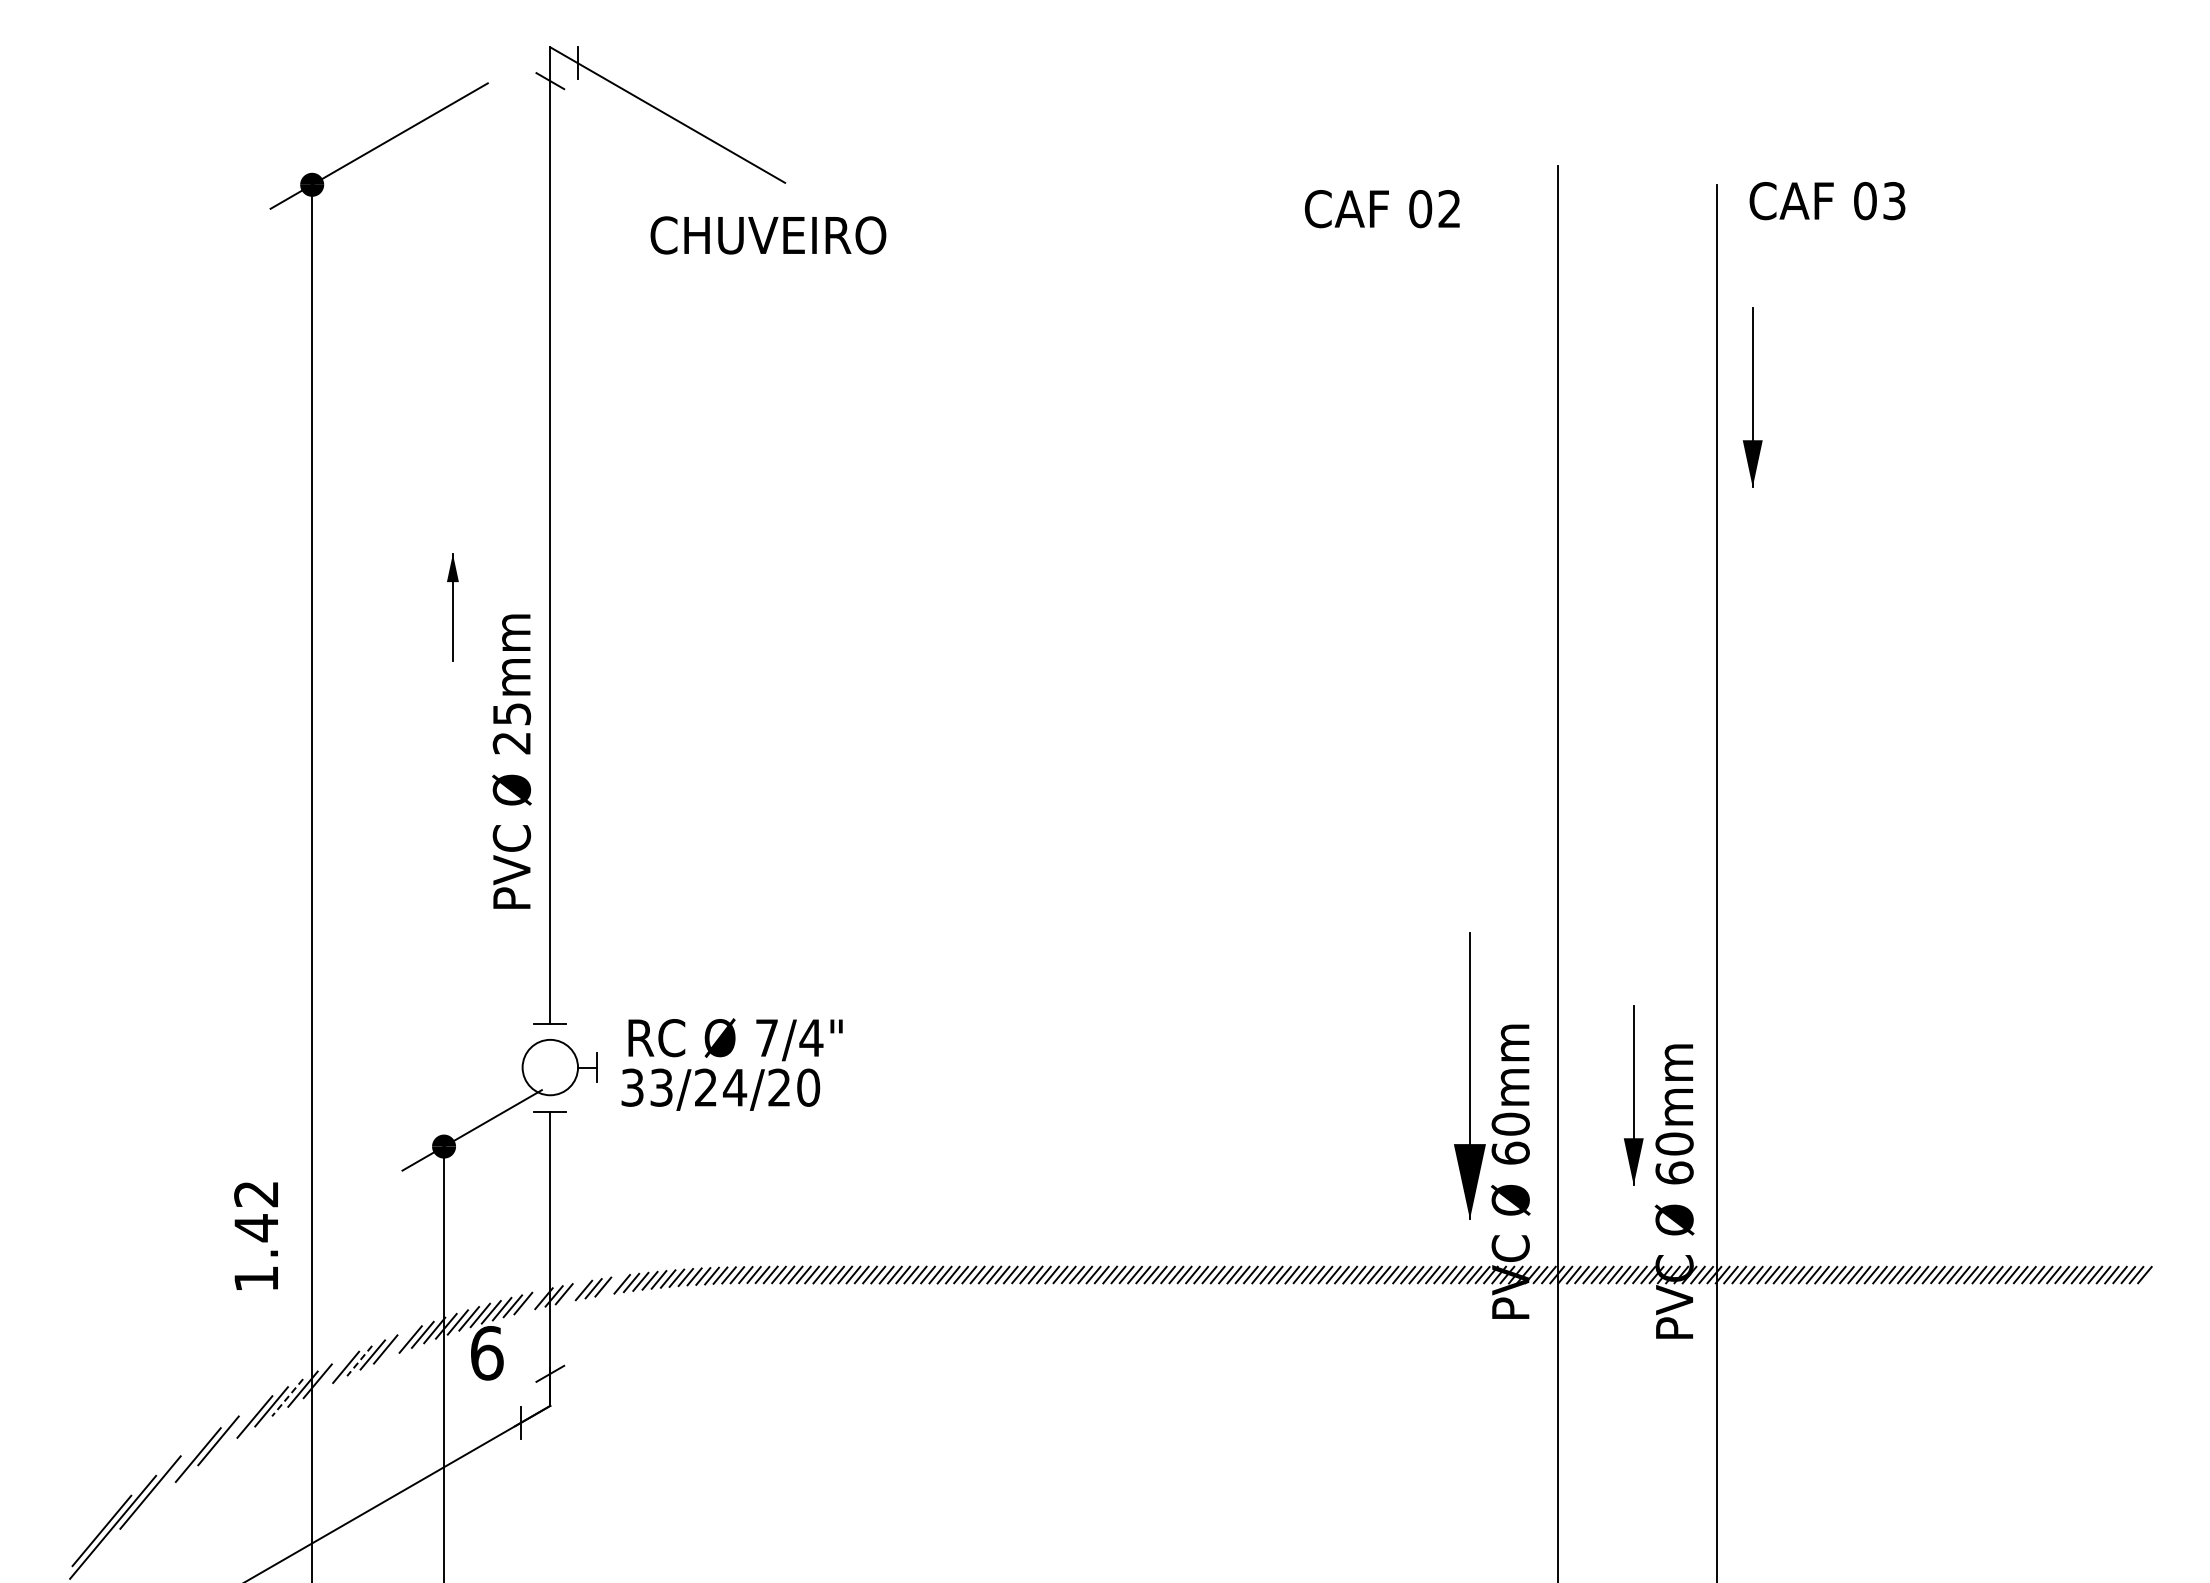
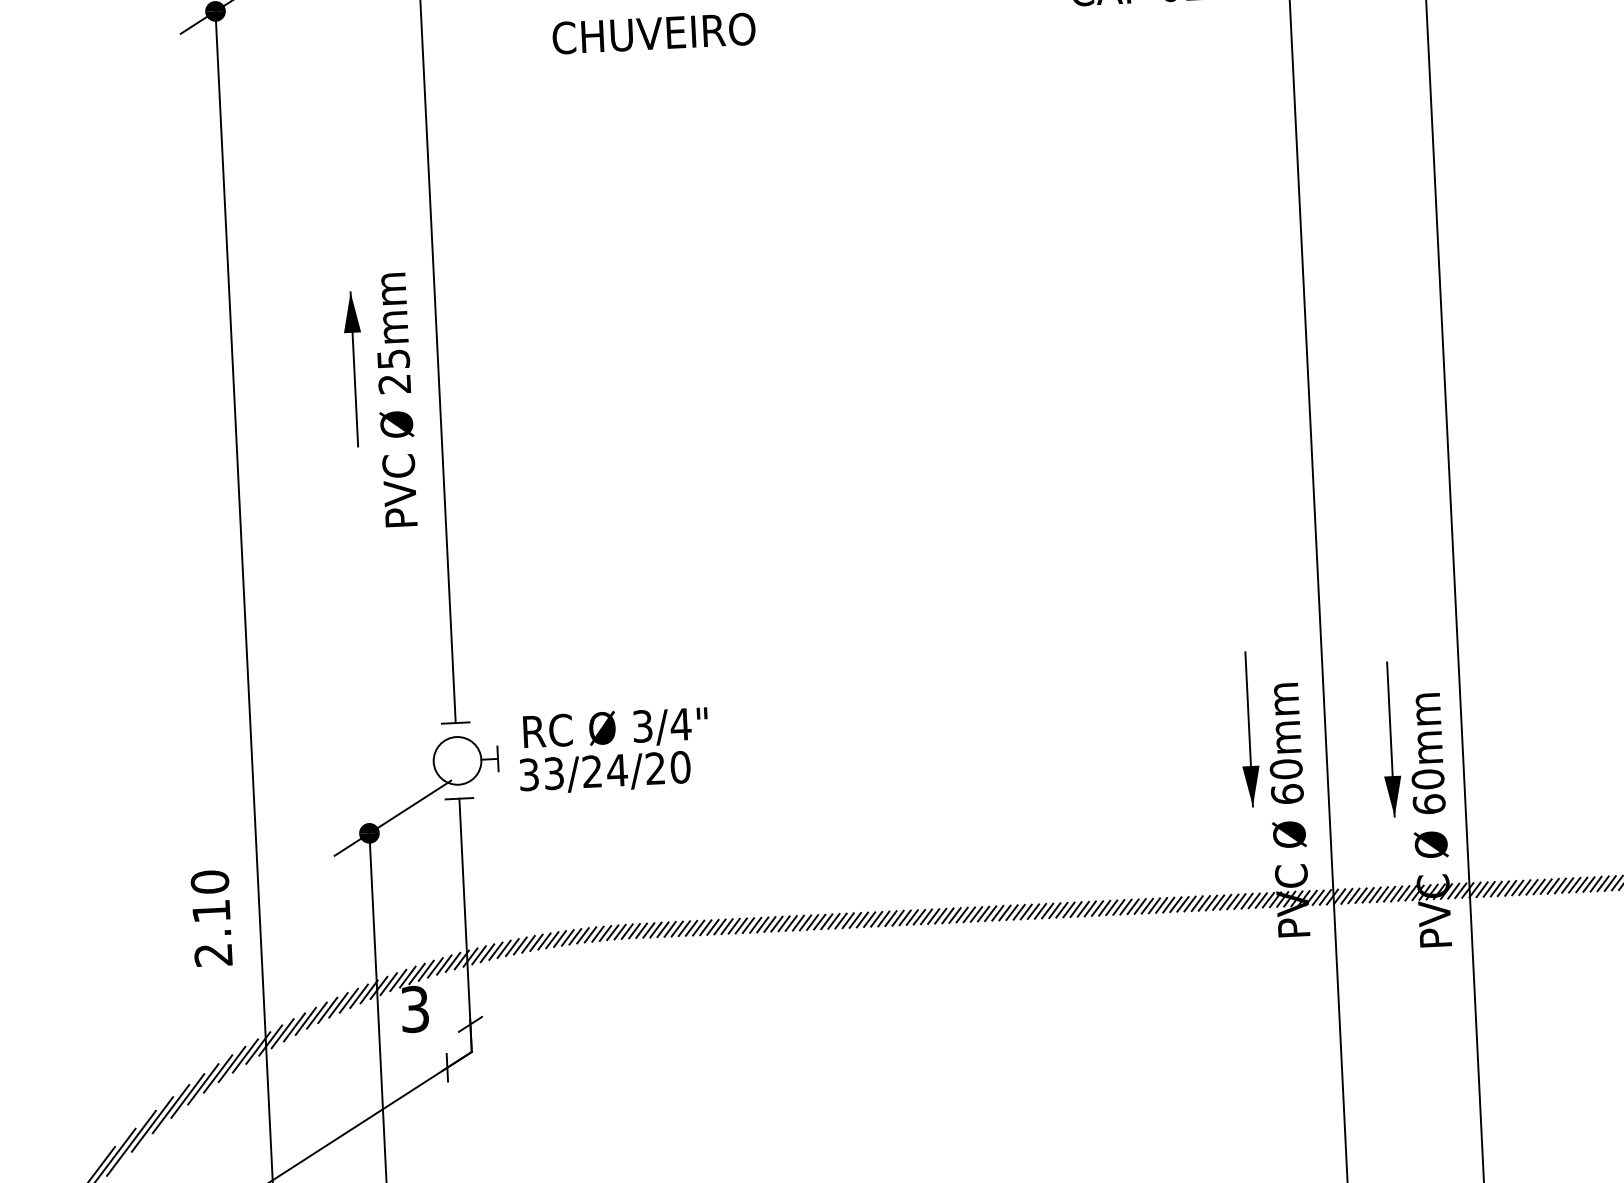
text: (768, 235) -> (654, 33), moved
part: (1752, 397) -> (1463, 133), removed
part: (452, 607) -> (354, 369), size x1.67
text: (511, 761) -> (395, 399), moved
text: (766, 1038) -> (642, 726), 7/4" -> 3/4"
part: (1469, 1075) -> (1248, 729), size x0.62
text: (256, 1235) -> (211, 917), 1.42 -> 2.10
line: (612, 1285) -> (520, 945), added
line: (573, 1292) -> (486, 953), added
line: (533, 1300) -> (452, 962), added
line: (397, 1343) -> (337, 1004), added
text: (487, 1353) -> (415, 1009), 6 -> 3
line: (359, 1361) -> (305, 1021), dashed -> solid
line: (331, 1373) -> (282, 1033), added
line: (287, 1398) -> (245, 1056), dashed -> solid
line: (236, 1427) -> (202, 1083), added
line: (175, 1471) -> (152, 1124), added

